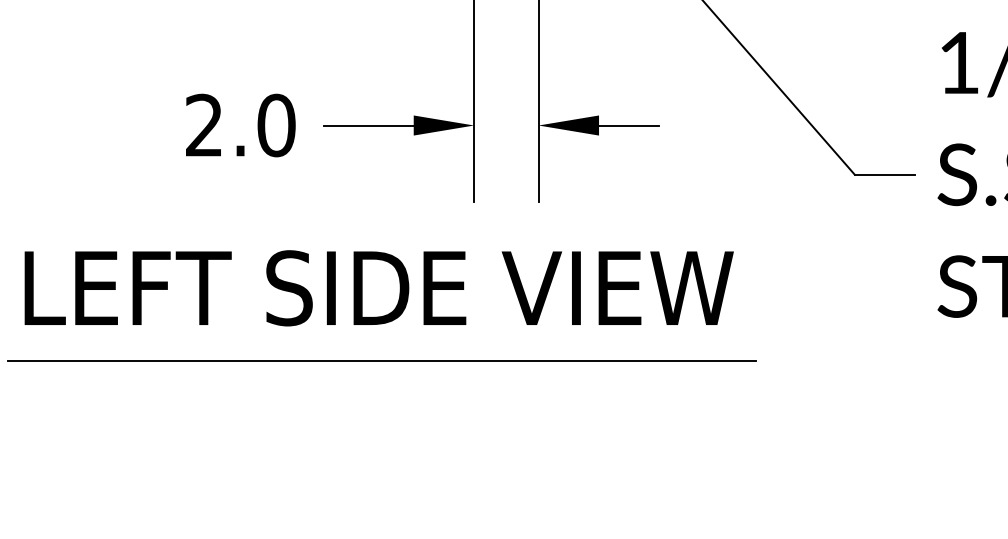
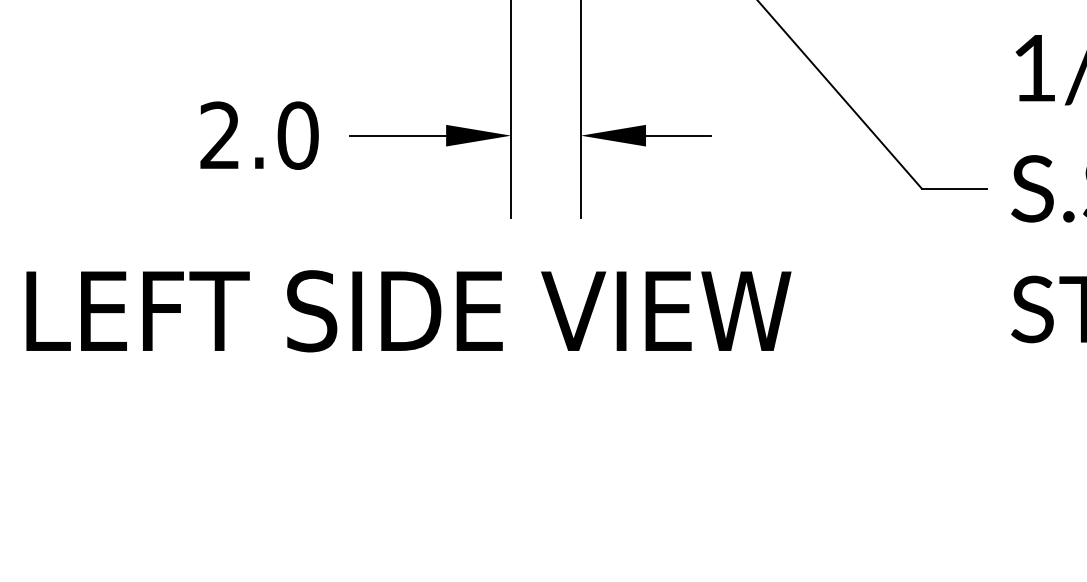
line: (381, 361) -> (411, 390), removed

